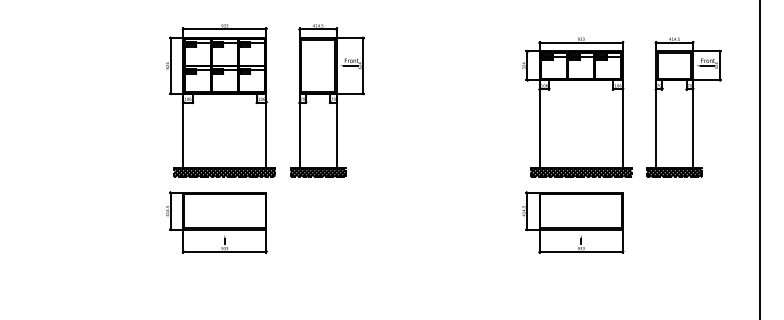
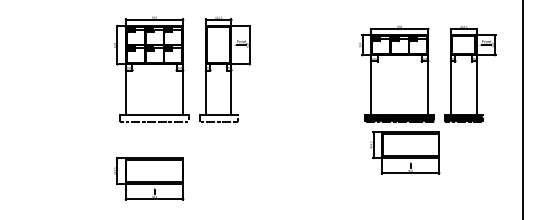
hatch: (224, 172) -> (154, 118), removed
hatch: (317, 172) -> (218, 118), removed
part: (217, 221) -> (149, 178), moved
part: (573, 221) -> (405, 152), moved

